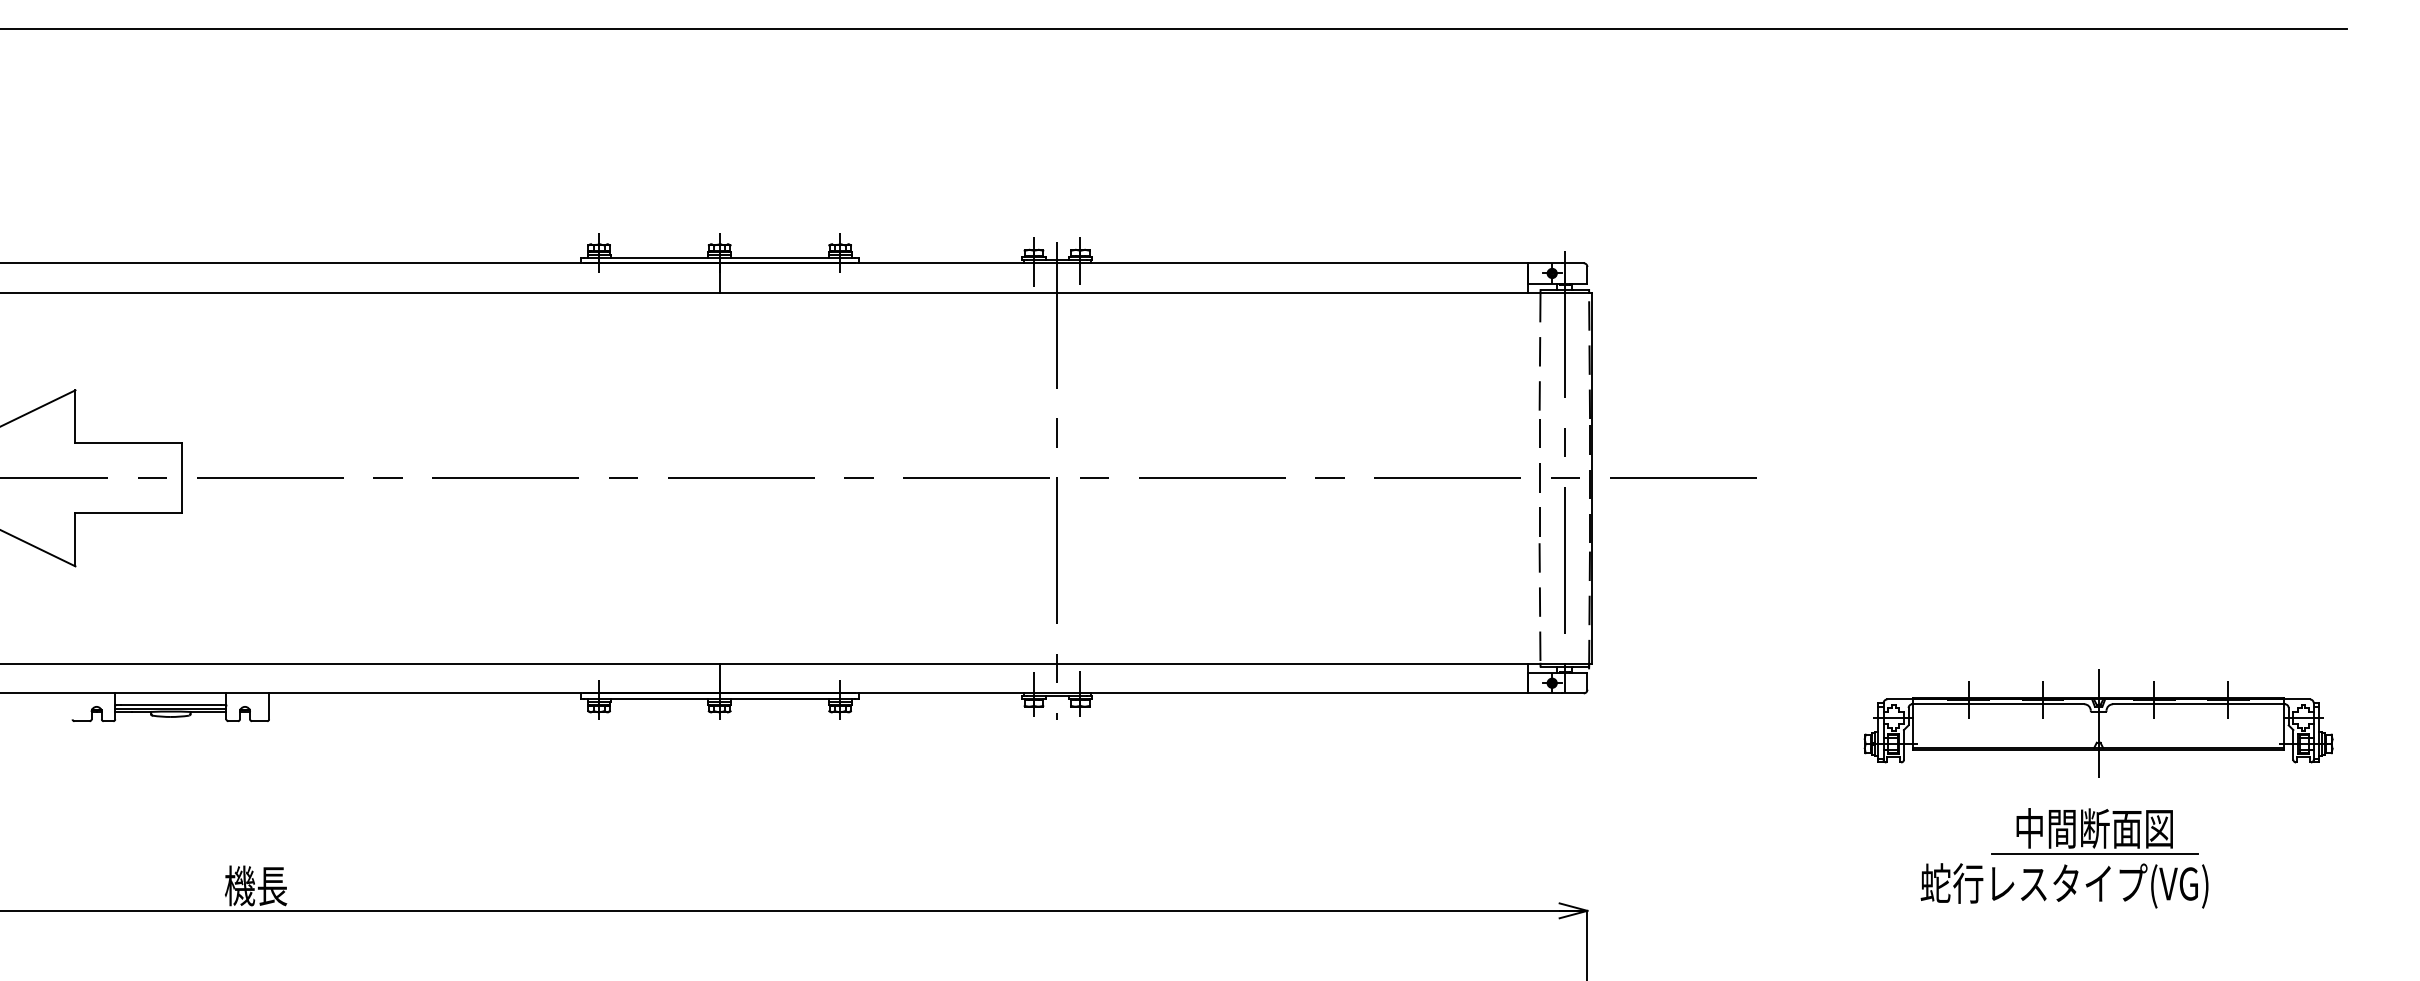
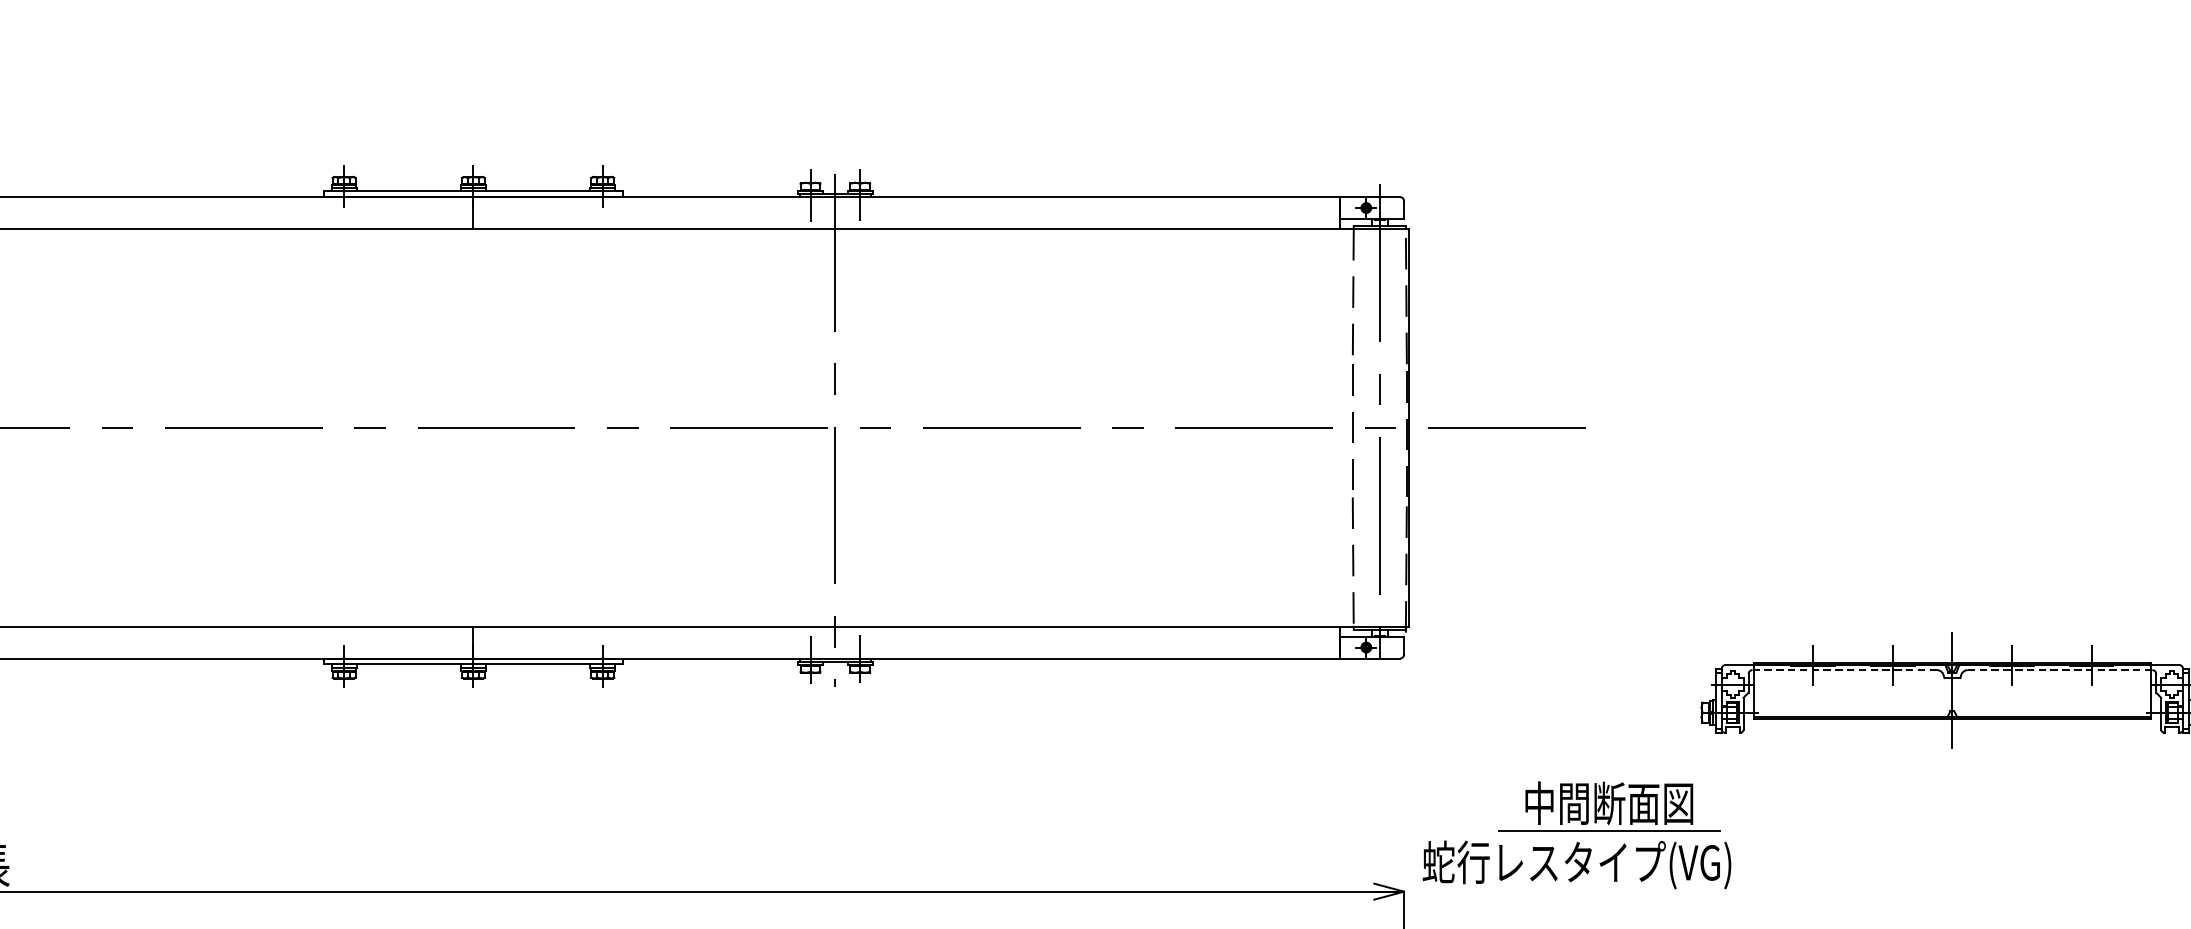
line: (1998, 704) -> (1844, 670), solid -> dashed
line: (2199, 704) -> (2060, 670), solid -> dashed
part: (2064, 858) -> (1576, 835), moved

